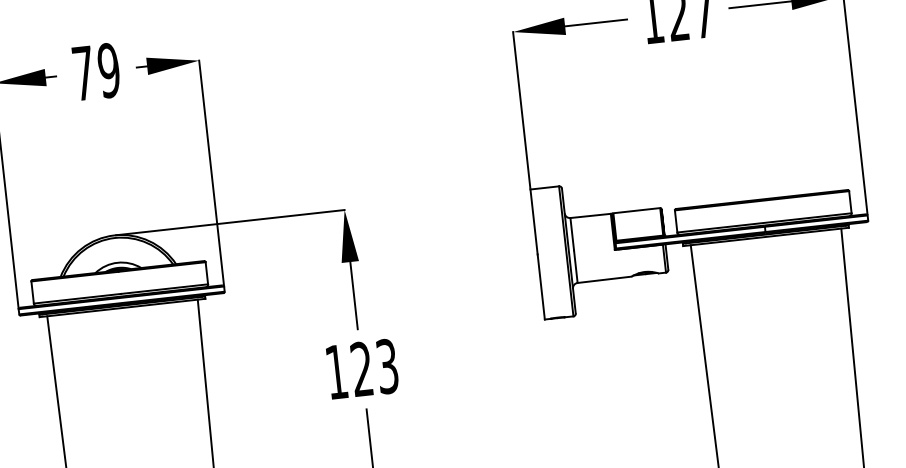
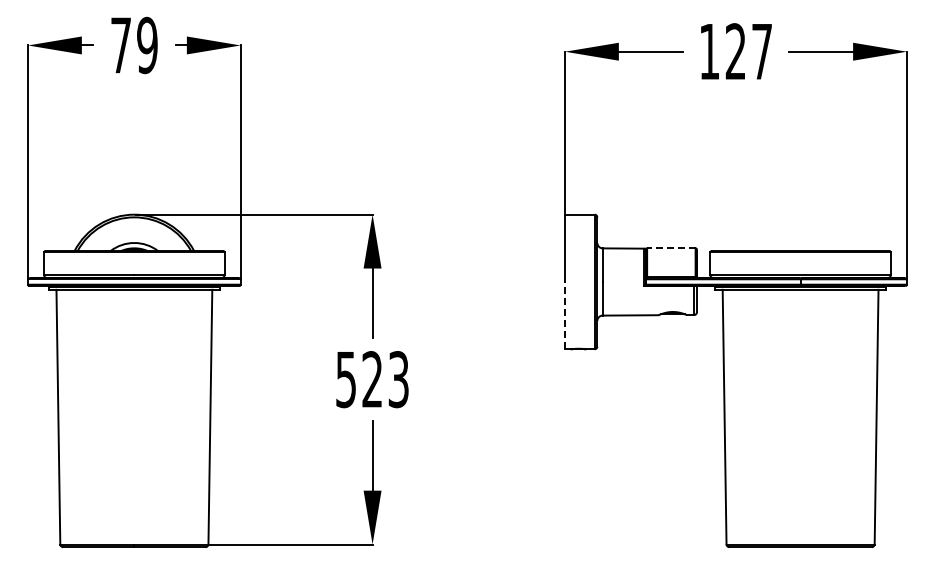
line: (635, 210) -> (670, 248), solid -> dashed
line: (541, 286) -> (565, 315), solid -> dashed
text: (336, 373) -> (345, 380), 123 -> 523

